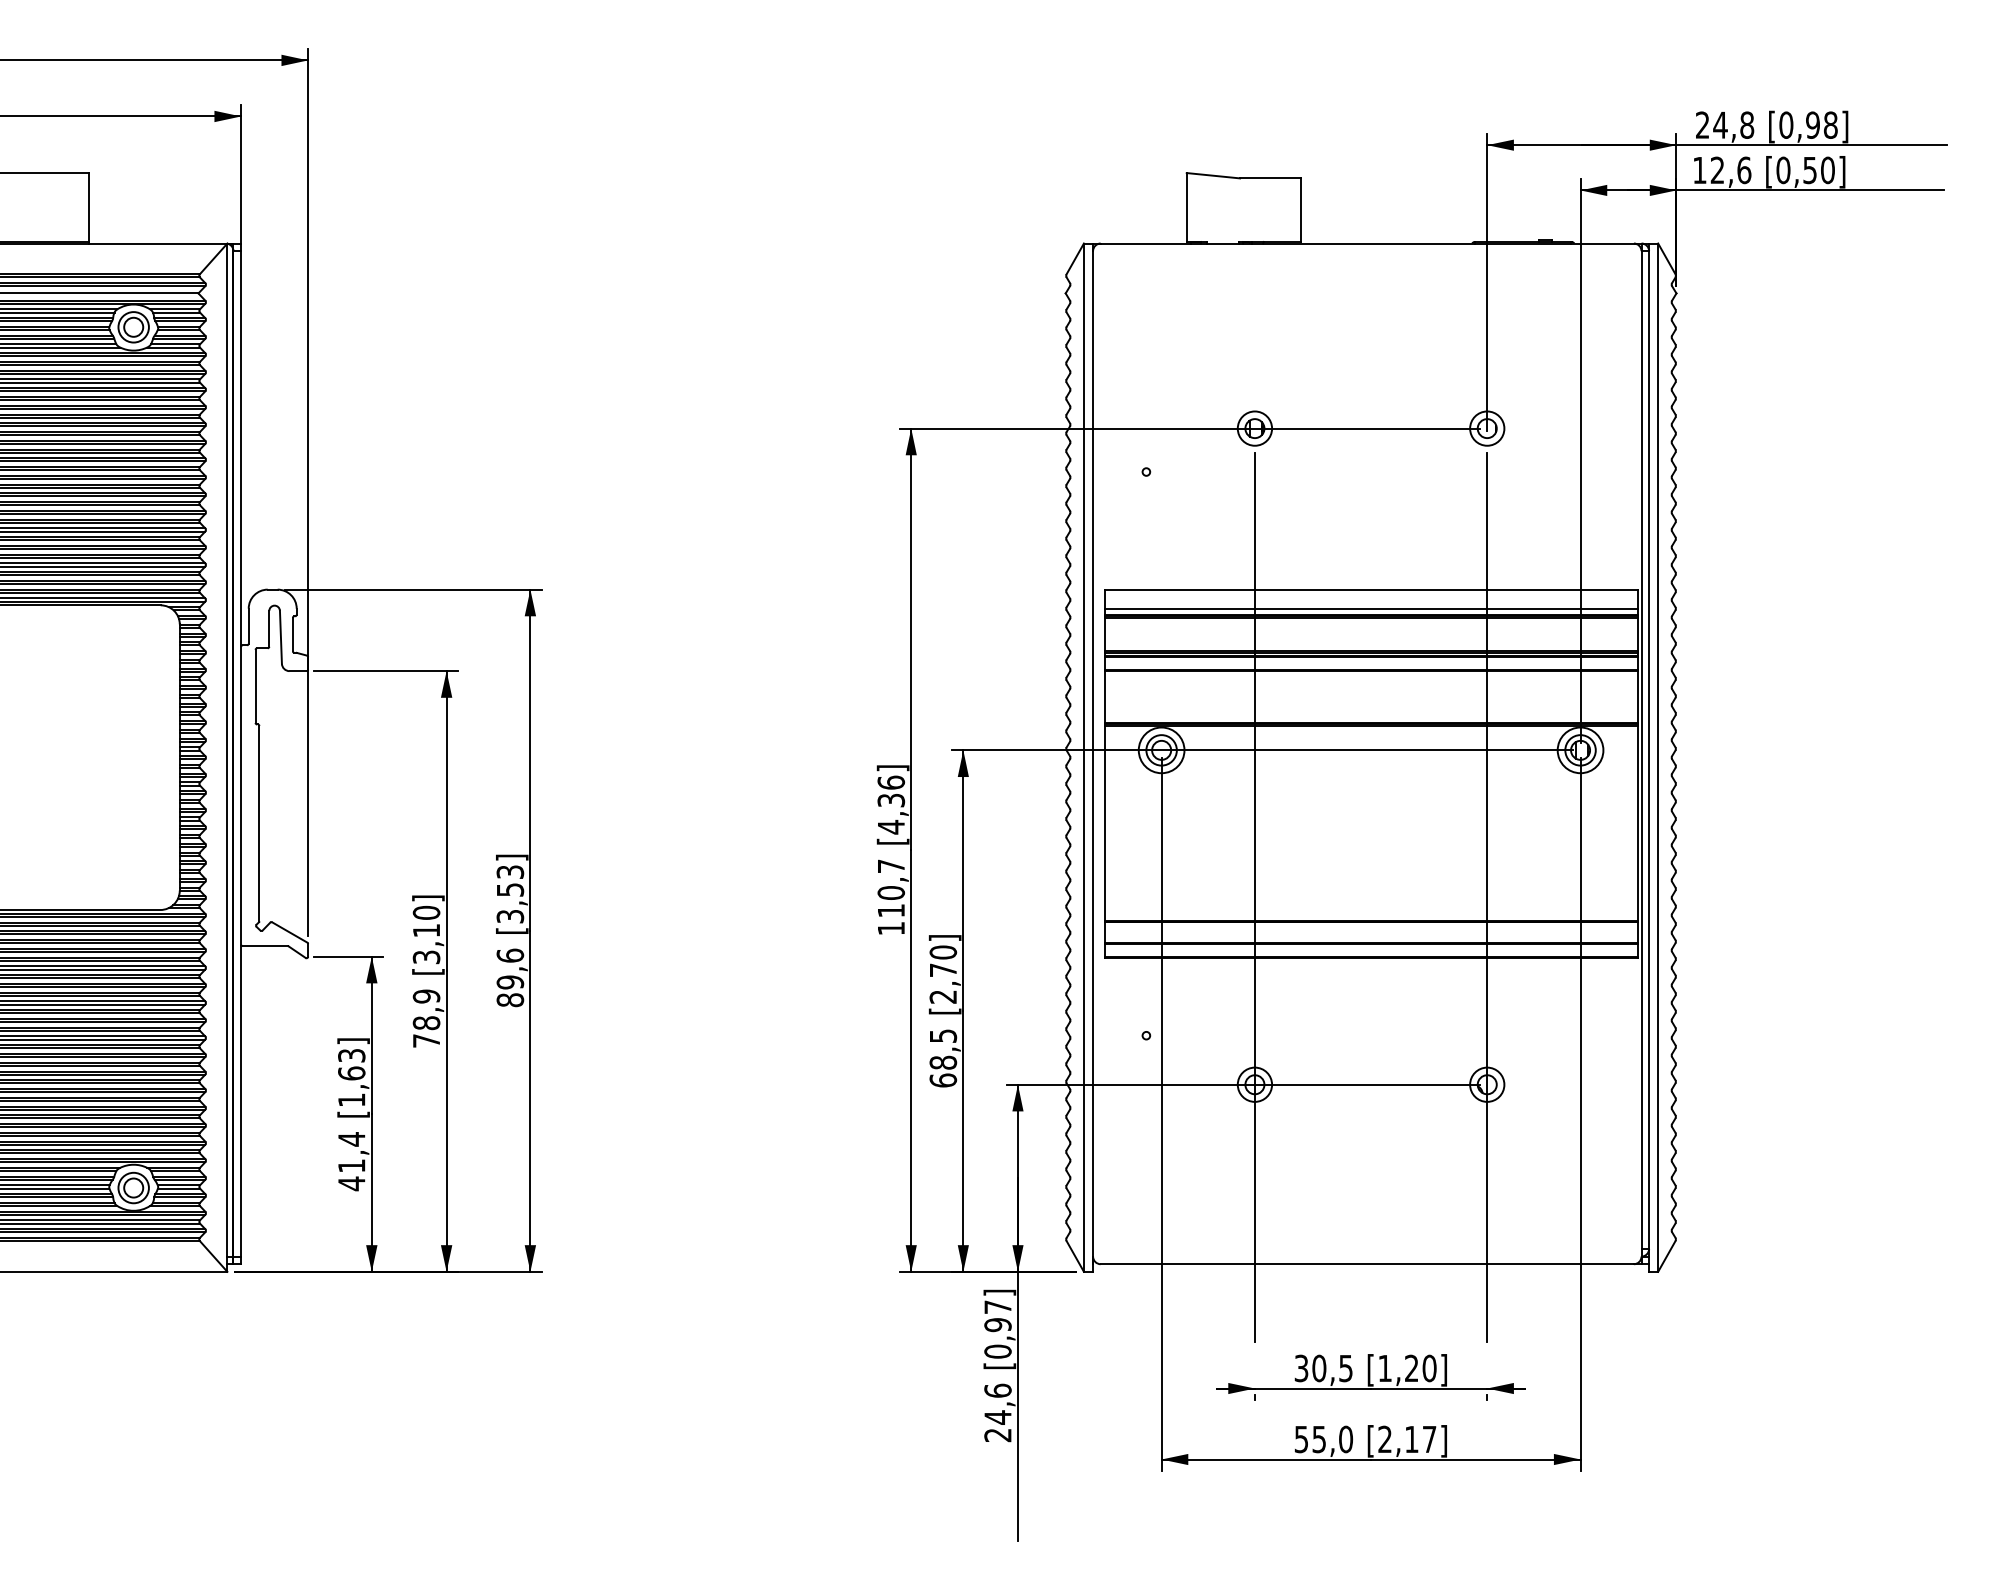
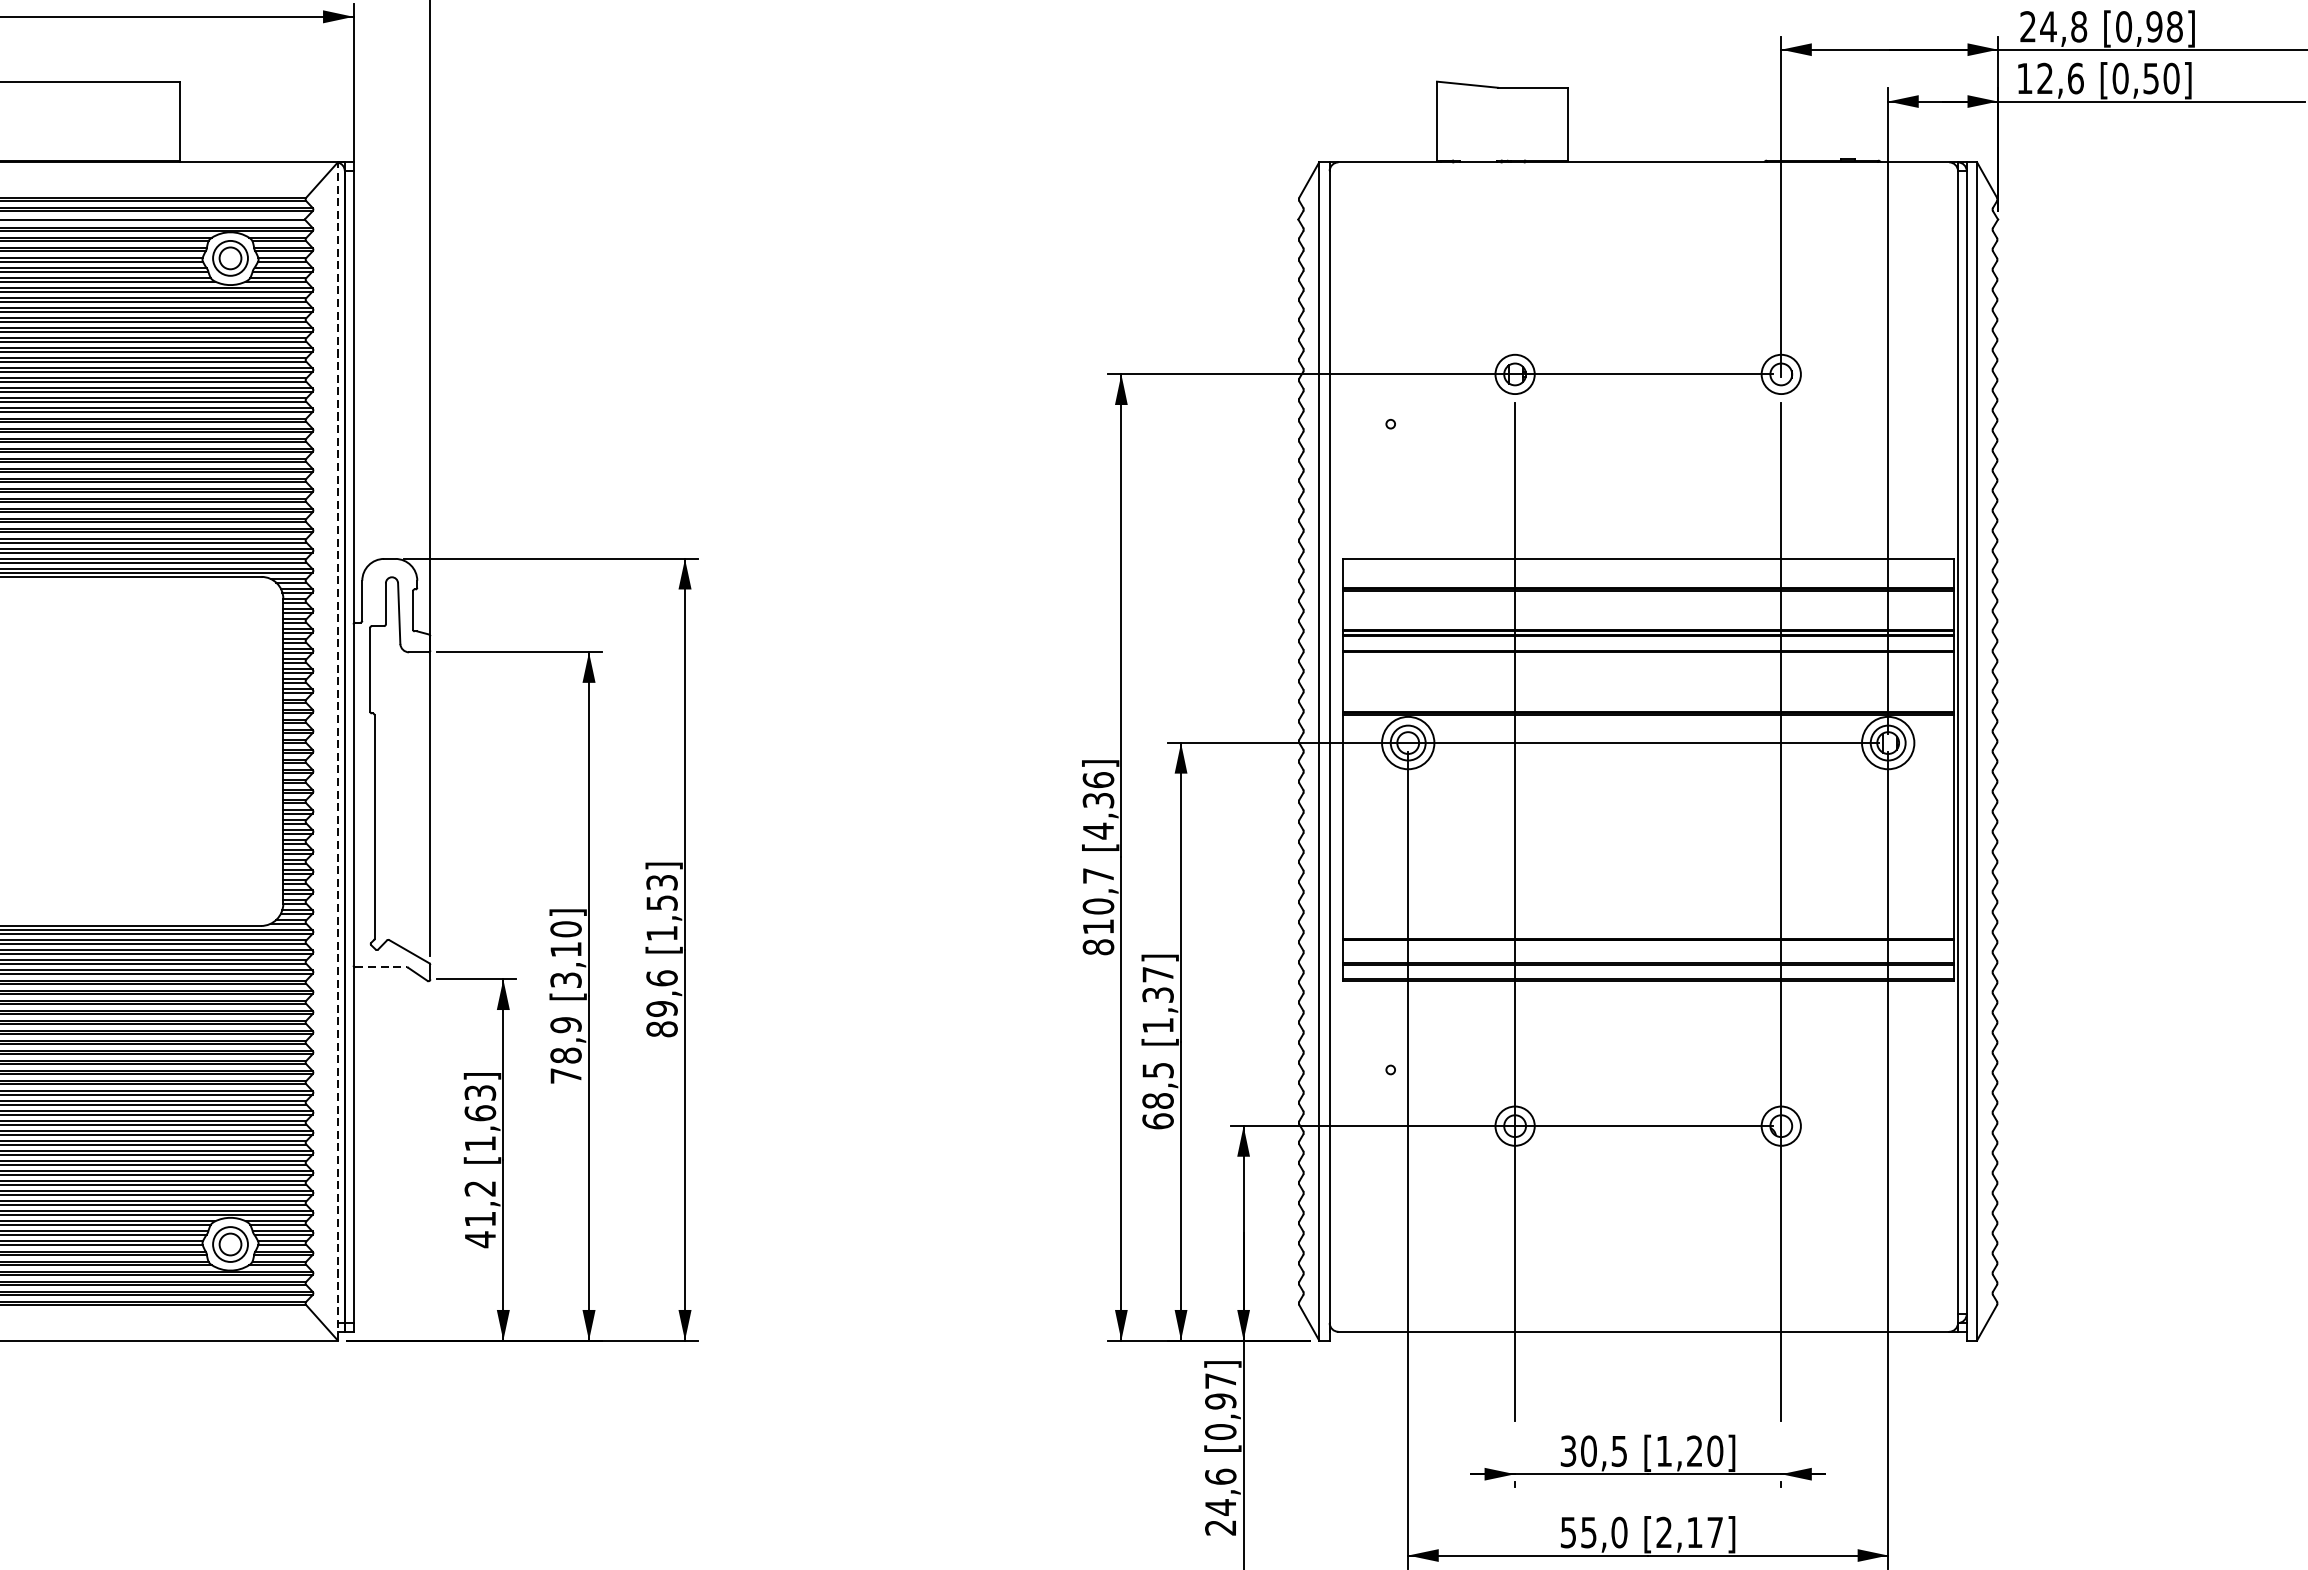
line: (1370, 608) -> (1647, 580), removed
line: (227, 757) -> (337, 751), solid -> dashed
text: (510, 916) -> (662, 933), [3,53] -> [1,53]
text: (891, 928) -> (1098, 947), 110,7 -> 810,7
line: (265, 946) -> (381, 967), solid -> dashed
text: (943, 974) -> (1158, 999), [2,70] -> [1,37]
text: (351, 1139) -> (480, 1188), 41,4 -> 41,2

